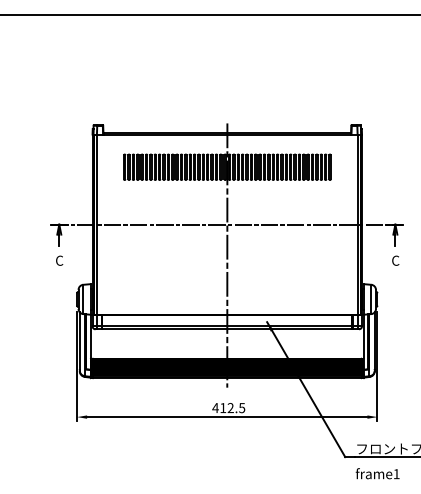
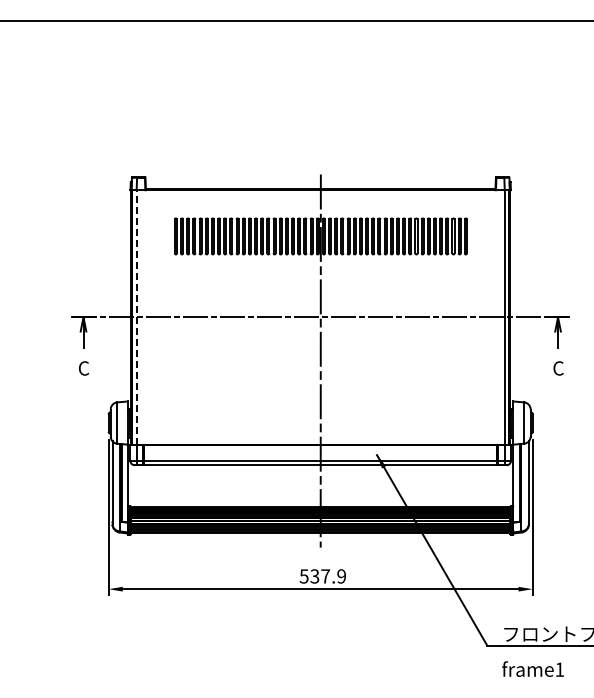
line: (97, 223) -> (137, 316), solid -> dashed
text: (228, 408) -> (322, 576), 412.5 -> 537.9

